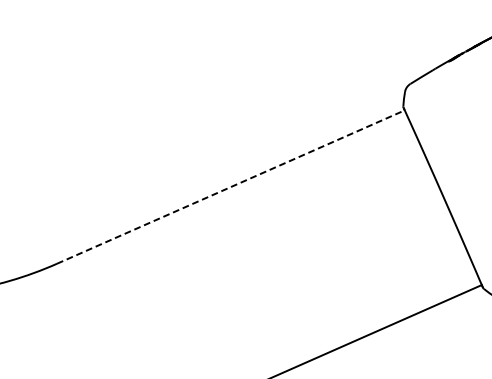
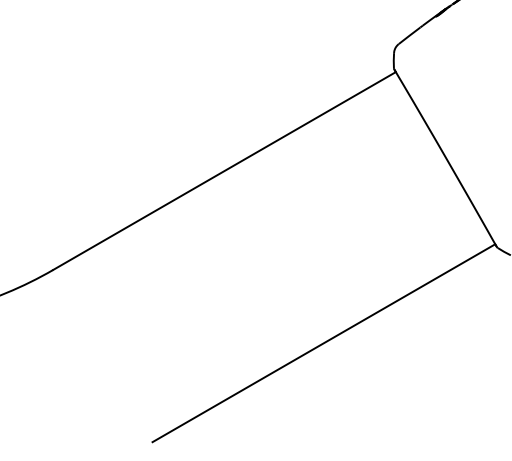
line: (230, 187) -> (224, 171), dashed -> solid

